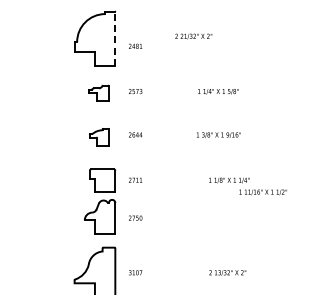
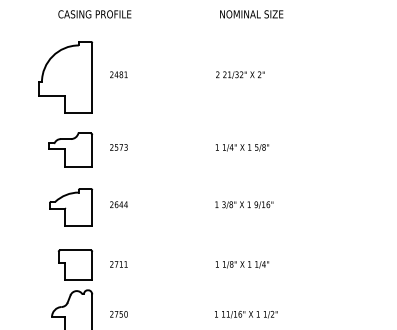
text: (193, 36) -> (240, 74), moved
line: (115, 38) -> (92, 77), dashed -> solid
text: (135, 45) -> (118, 73), moved
text: (218, 91) -> (242, 147), moved
part: (98, 92) -> (70, 148), size x1.67
text: (218, 134) -> (243, 204), moved
part: (98, 136) -> (70, 206), size x1.67
text: (262, 192) -> (245, 314), moved

